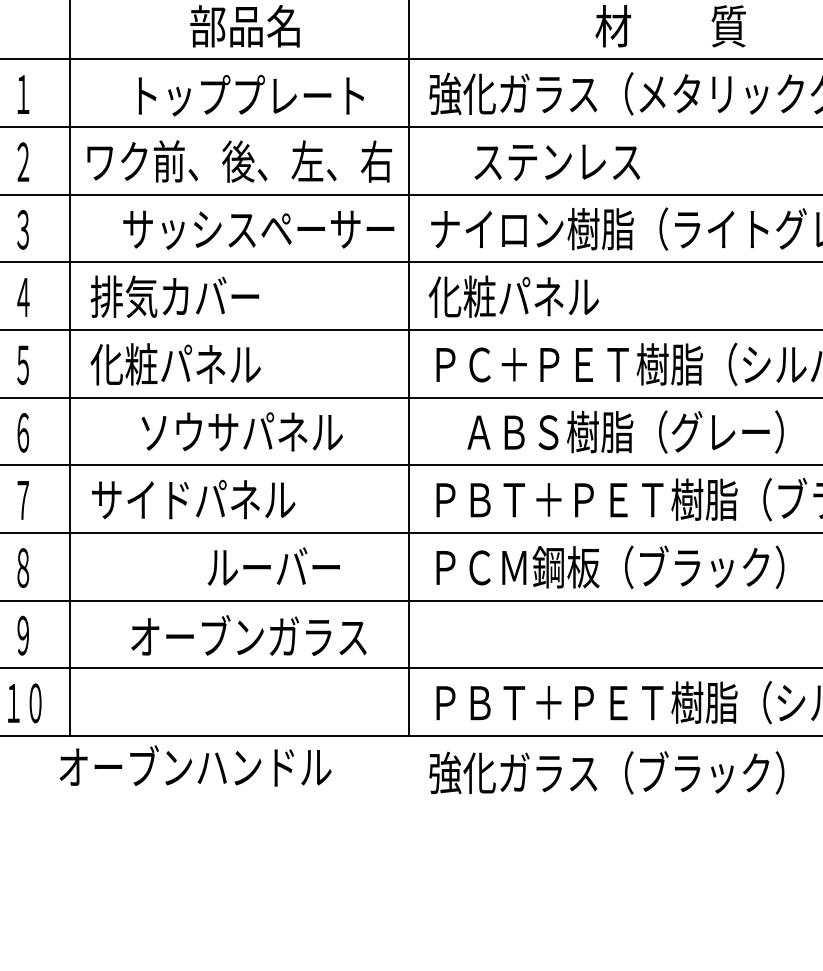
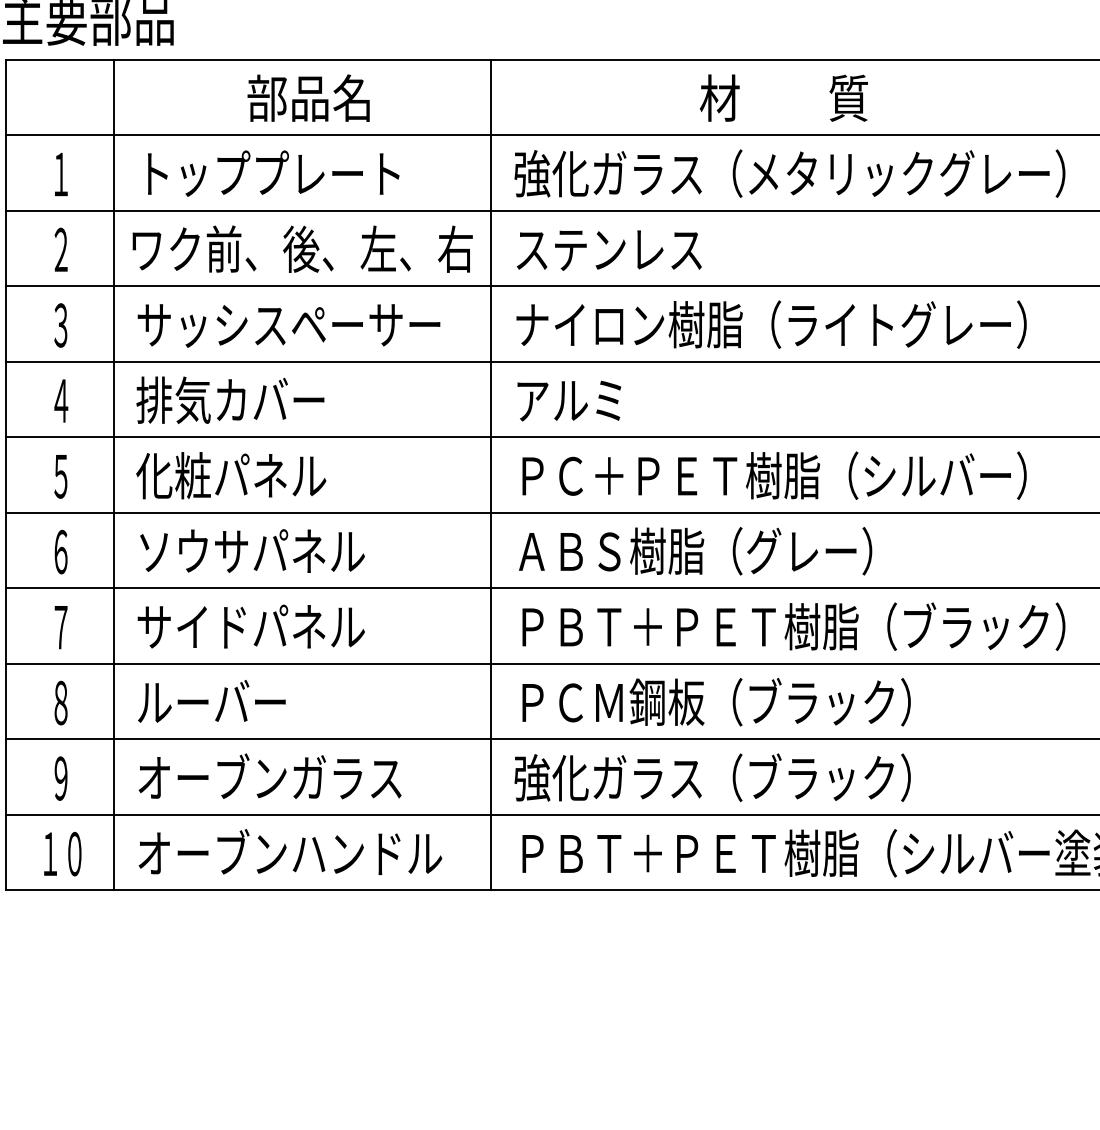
text: (251, 95) -> (273, 173), moved
text: (556, 162) -> (608, 250), moved
text: (258, 229) -> (288, 325), moved
text: (513, 296) -> (608, 399), 化粧パネル -> アルミ
text: (242, 431) -> (252, 550), moved
text: (625, 432) -> (695, 551), moved
text: (273, 566) -> (211, 701), moved
text: (248, 635) -> (269, 776), moved
text: (195, 765) -> (290, 851), moved
text: (606, 772) -> (712, 777), moved

